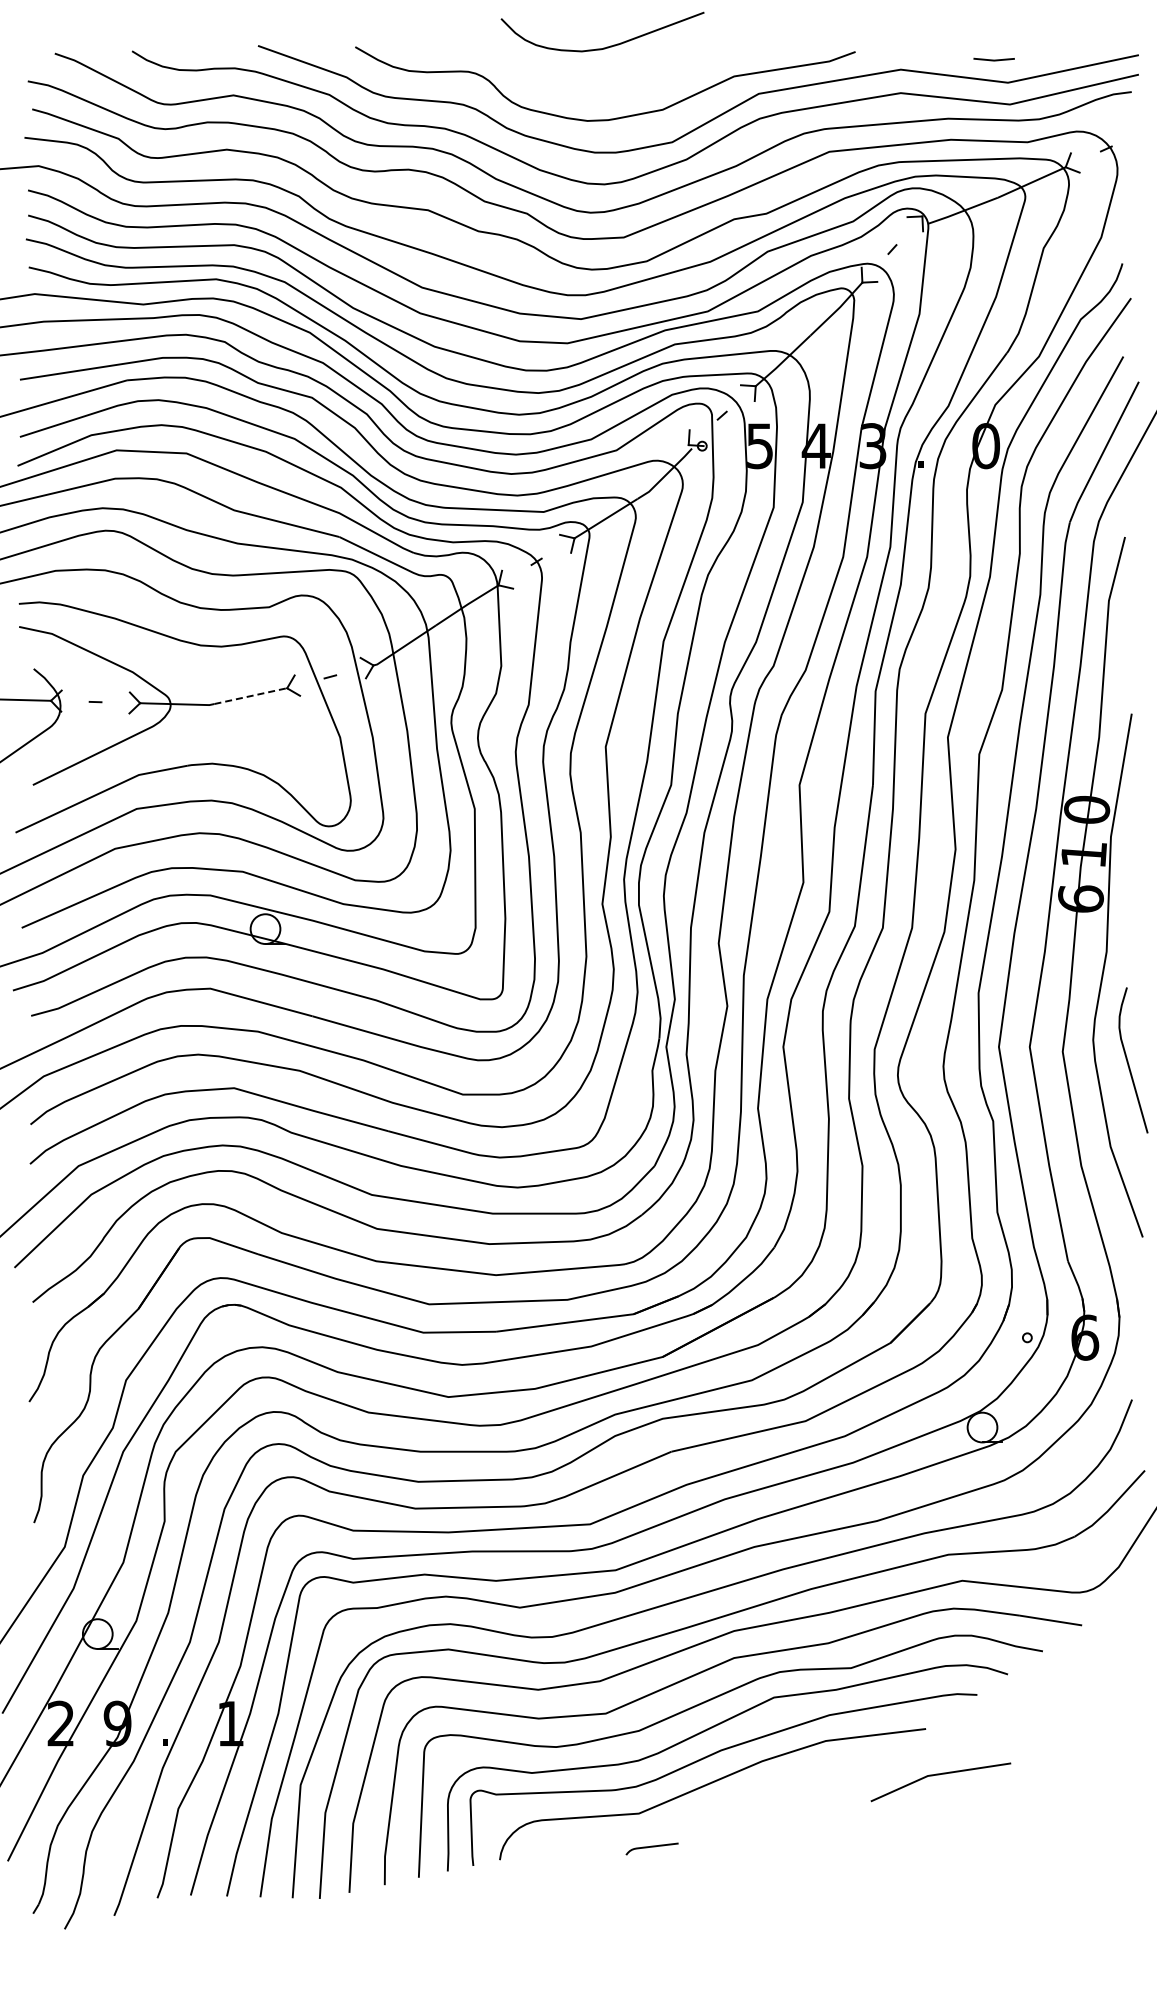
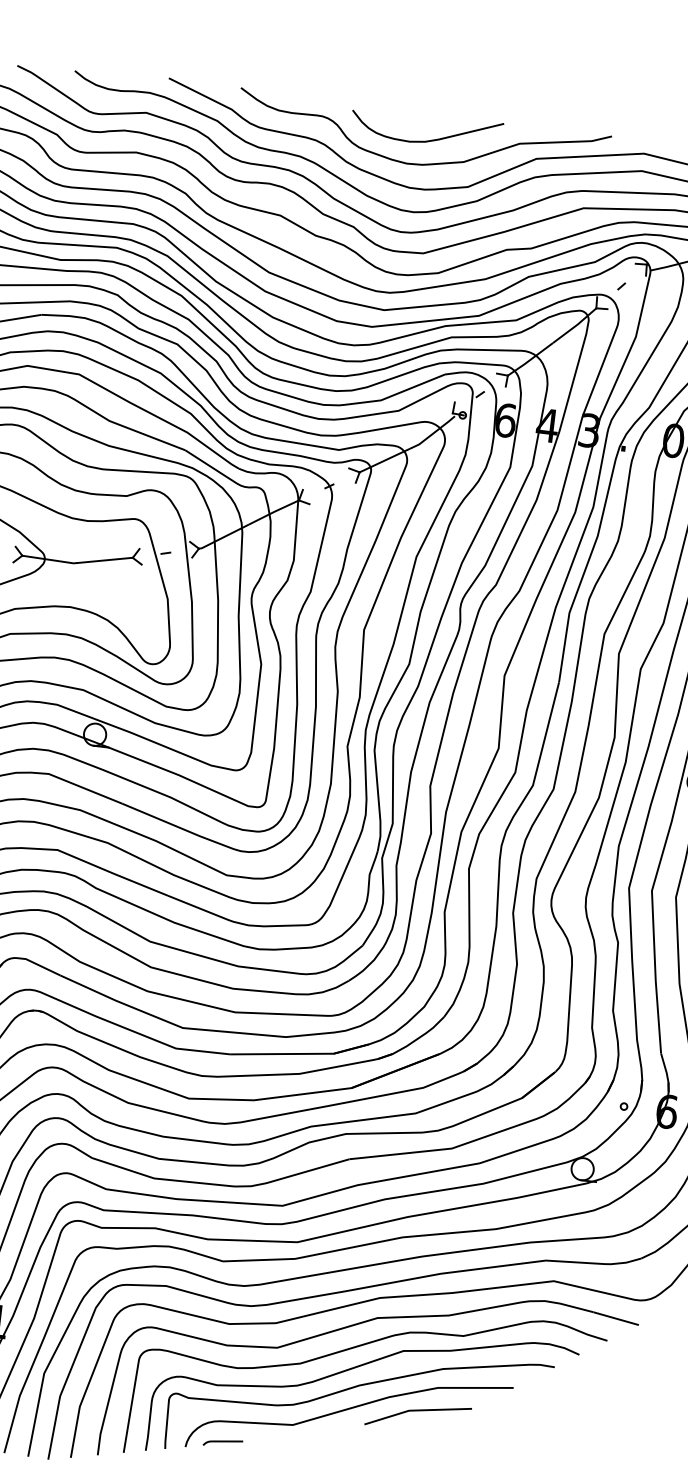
curve: (607, 46) -> (429, 140), moved
text: (760, 446) -> (505, 420), 5 -> 6
line: (251, 696) -> (105, 560), dashed -> solid
line: (939, 1775) -> (417, 1411), moved
curve: (651, 1847) -> (222, 1442), moved

